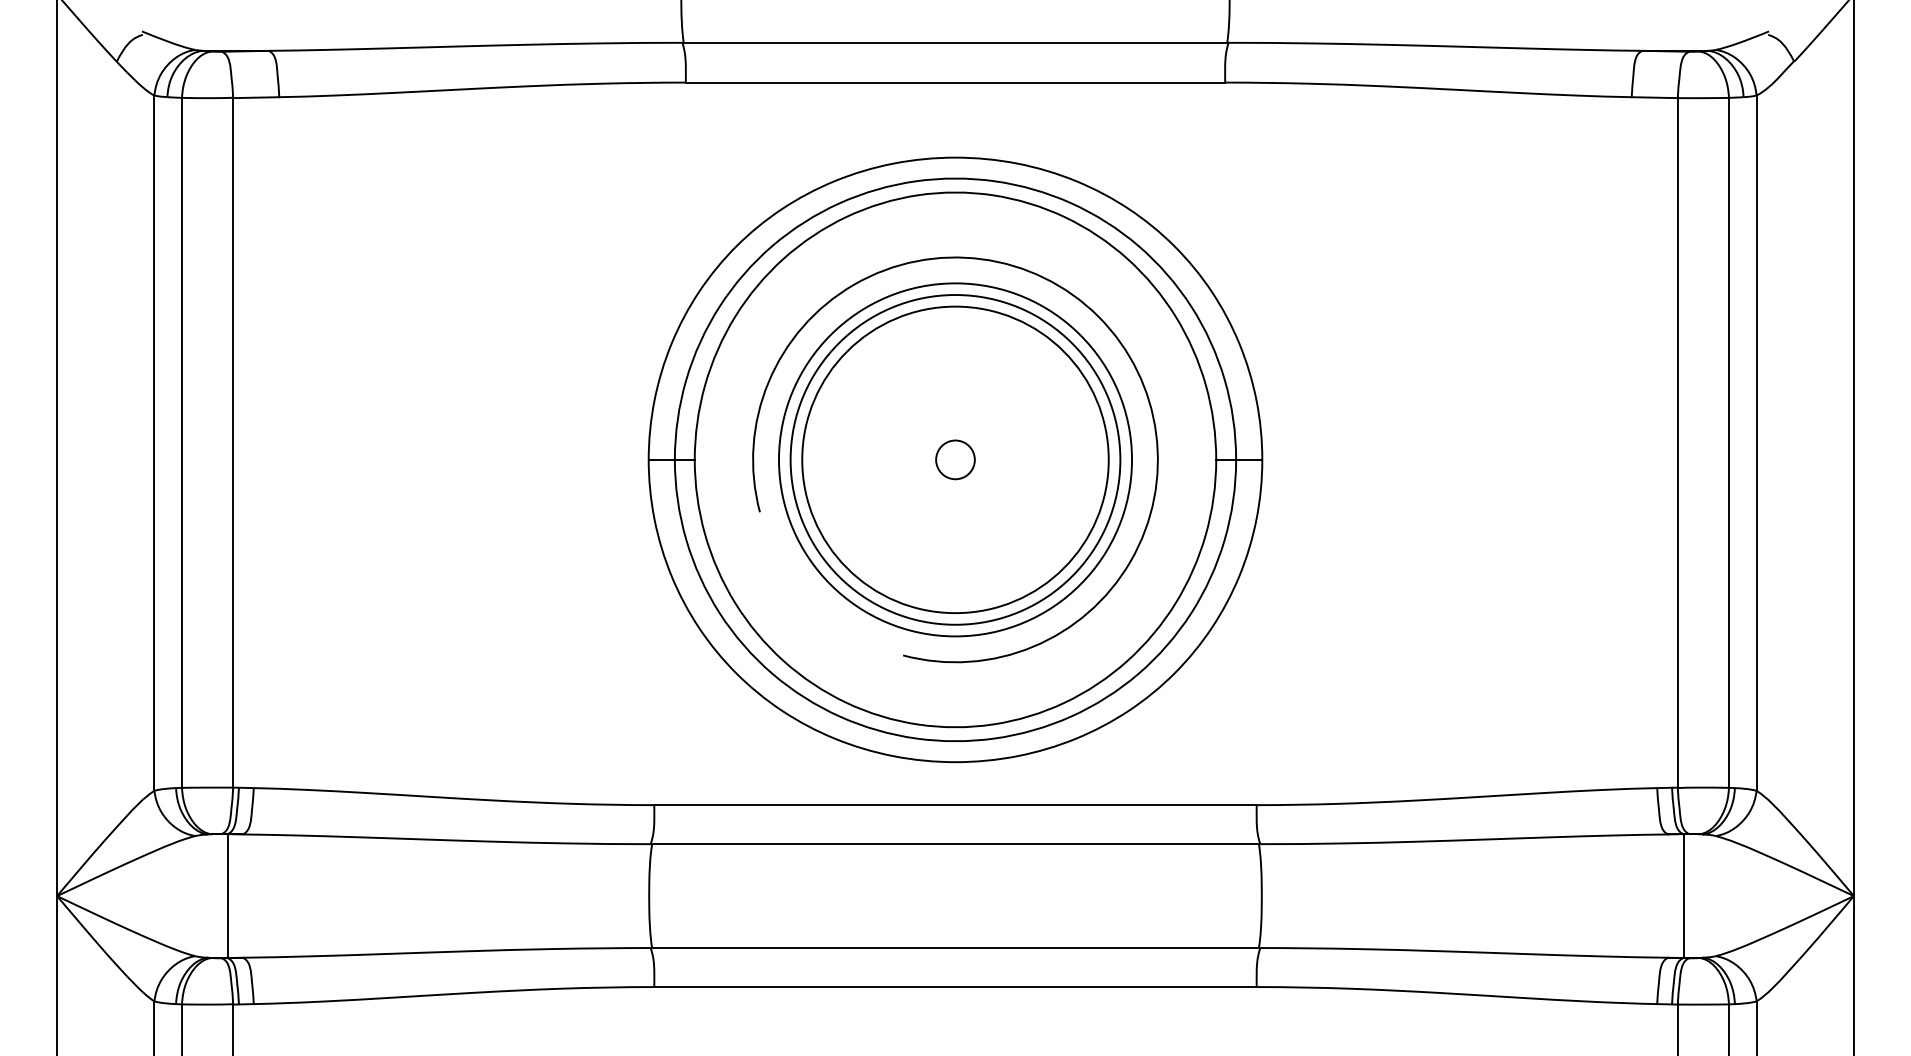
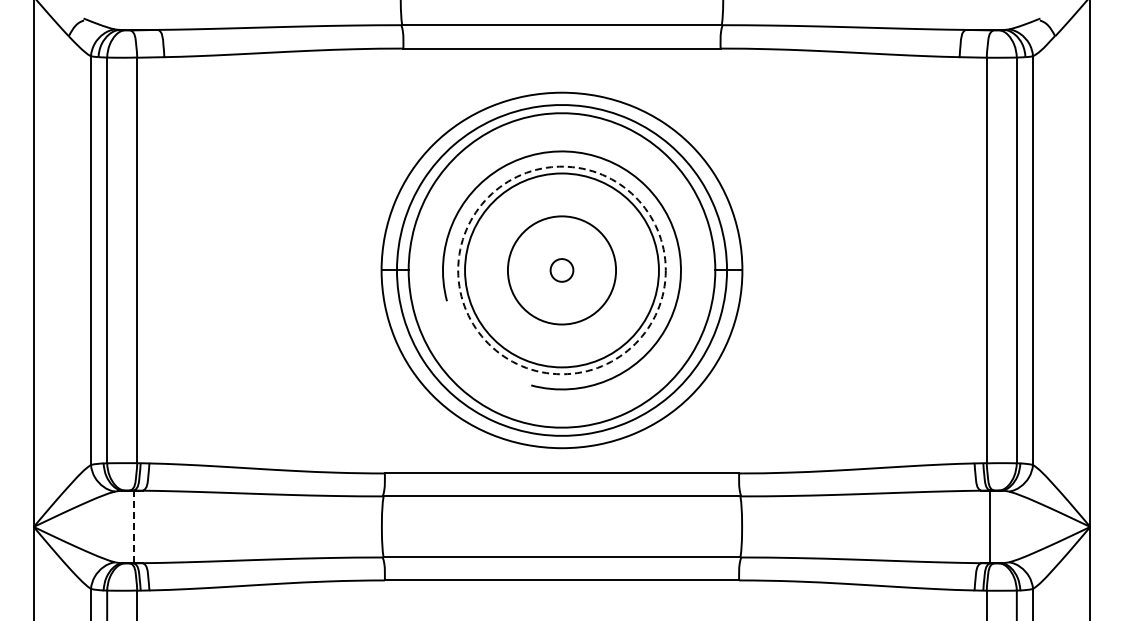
circle: (954, 459) -> (561, 270), size x0.6
circle: (954, 459) -> (561, 270), solid -> dashed
line: (226, 895) -> (133, 526), solid -> dashed

